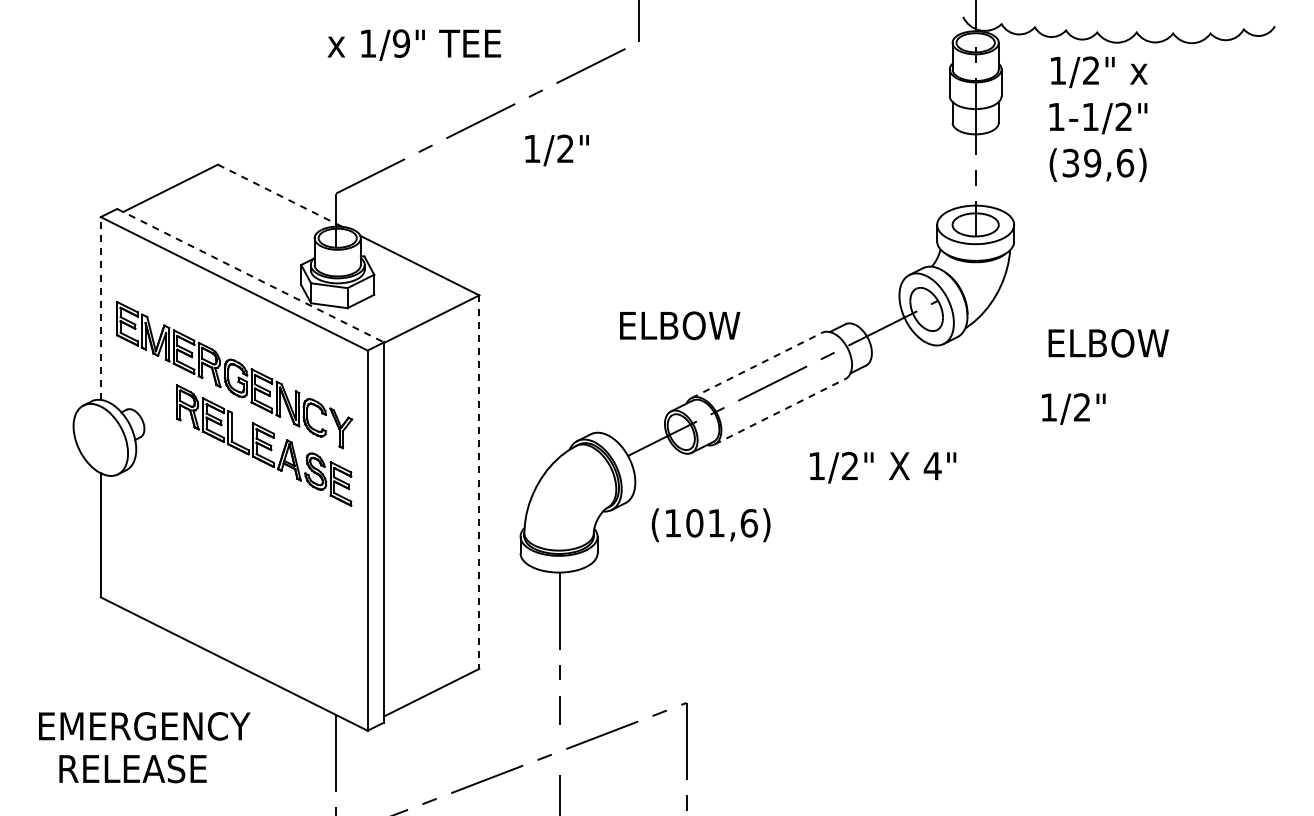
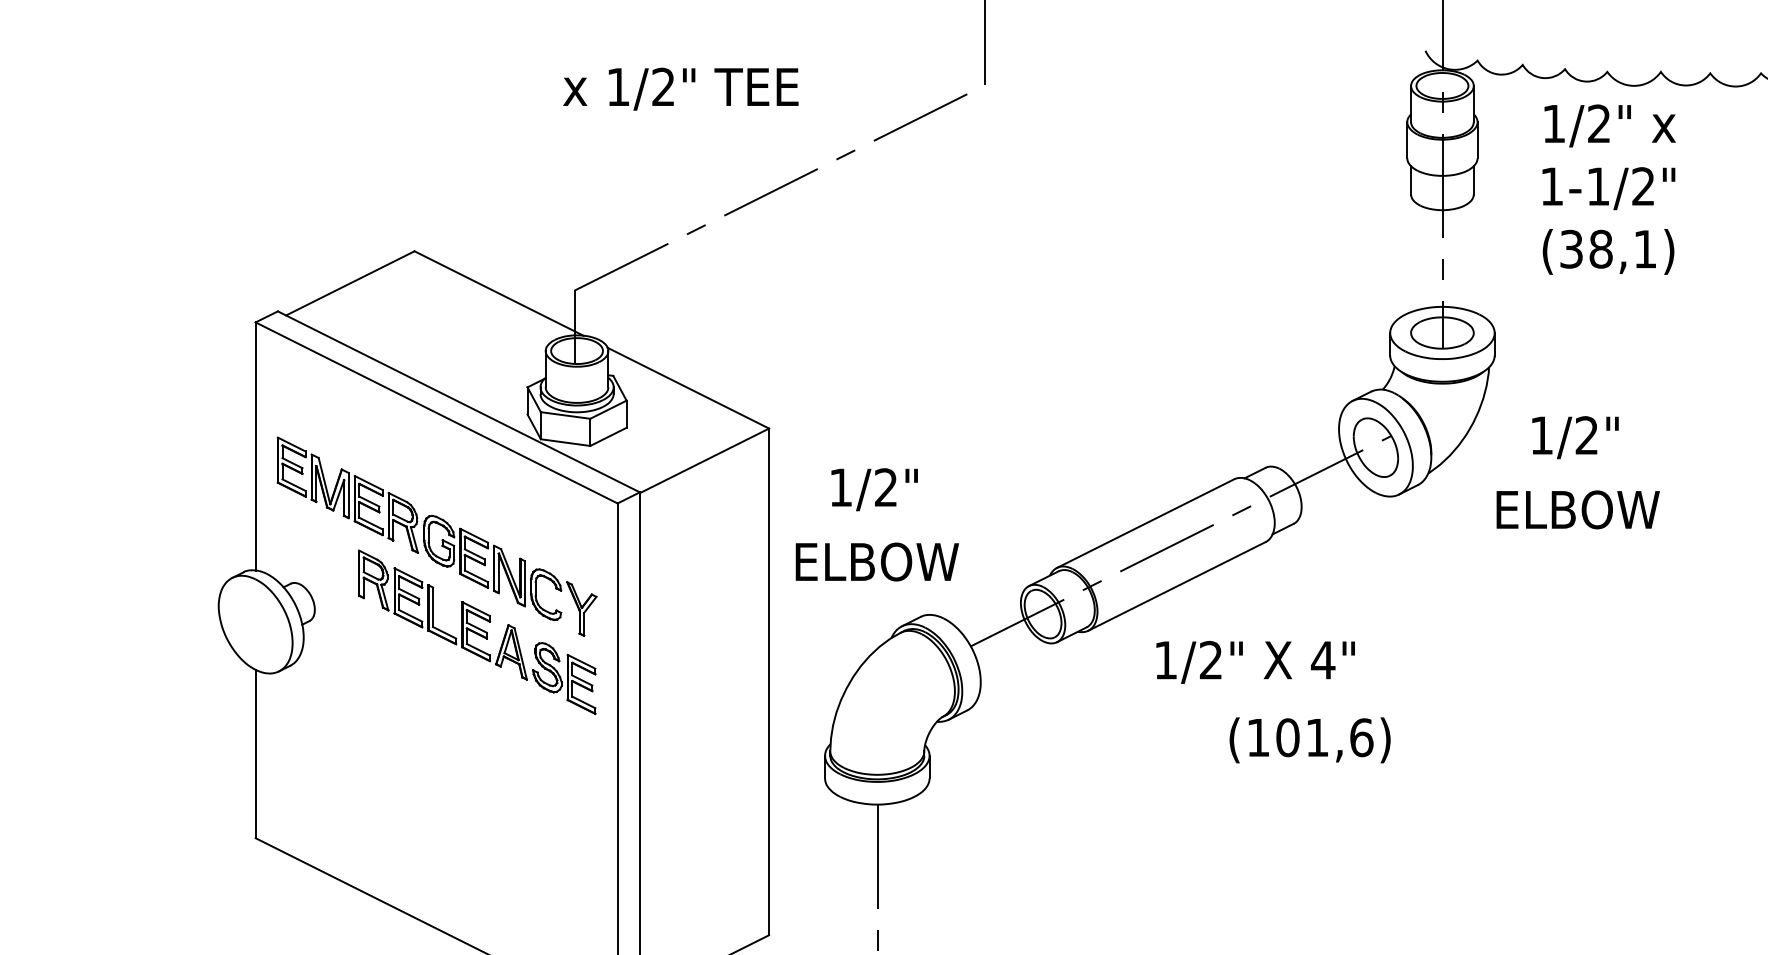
text: (401, 43) -> (663, 86), 1/9" -> 1/2"
text: (556, 150) -> (873, 489), moved
text: (1109, 162) -> (1623, 248), (39,6) -> (38,1)
line: (280, 195) -> (499, 293), dashed -> solid
line: (251, 275) -> (460, 401), dashed -> solid
line: (100, 308) -> (255, 446), dashed -> solid
text: (680, 325) -> (877, 561), moved
text: (1108, 343) -> (1577, 510), moved
line: (757, 365) -> (1146, 523), dashed -> solid
text: (1073, 408) -> (1575, 436), moved
line: (780, 411) -> (1177, 586), dashed -> solid
text: (882, 467) -> (1254, 662), moved
line: (479, 482) -> (769, 682), dashed -> solid
text: (710, 525) -> (1309, 740), moved

